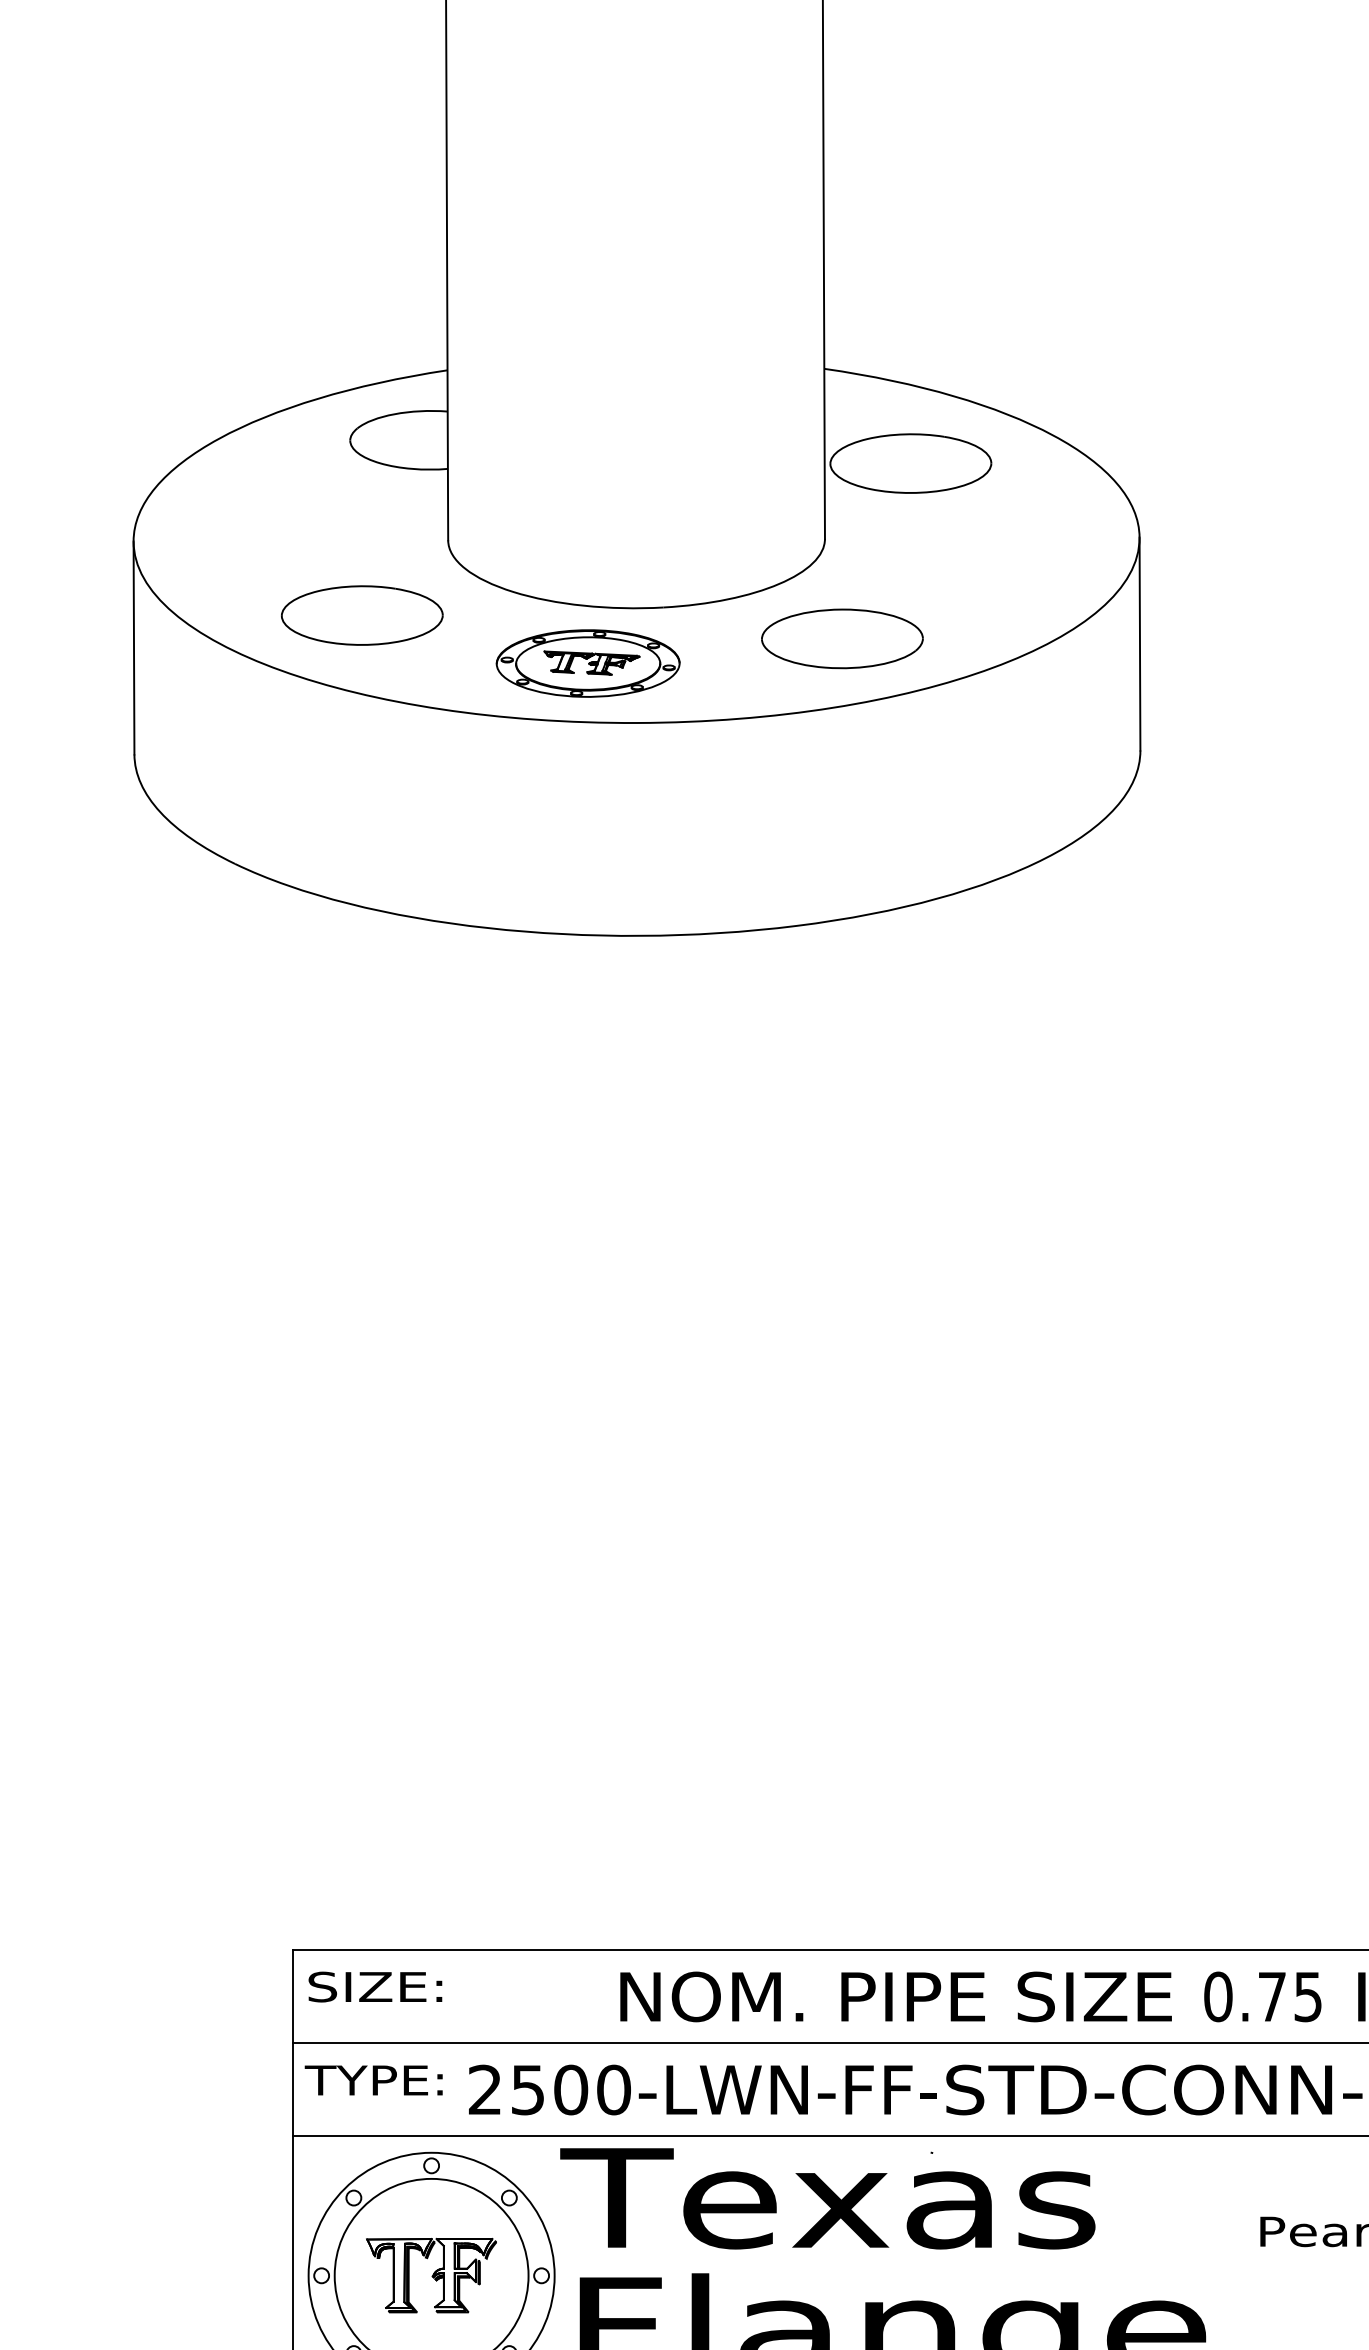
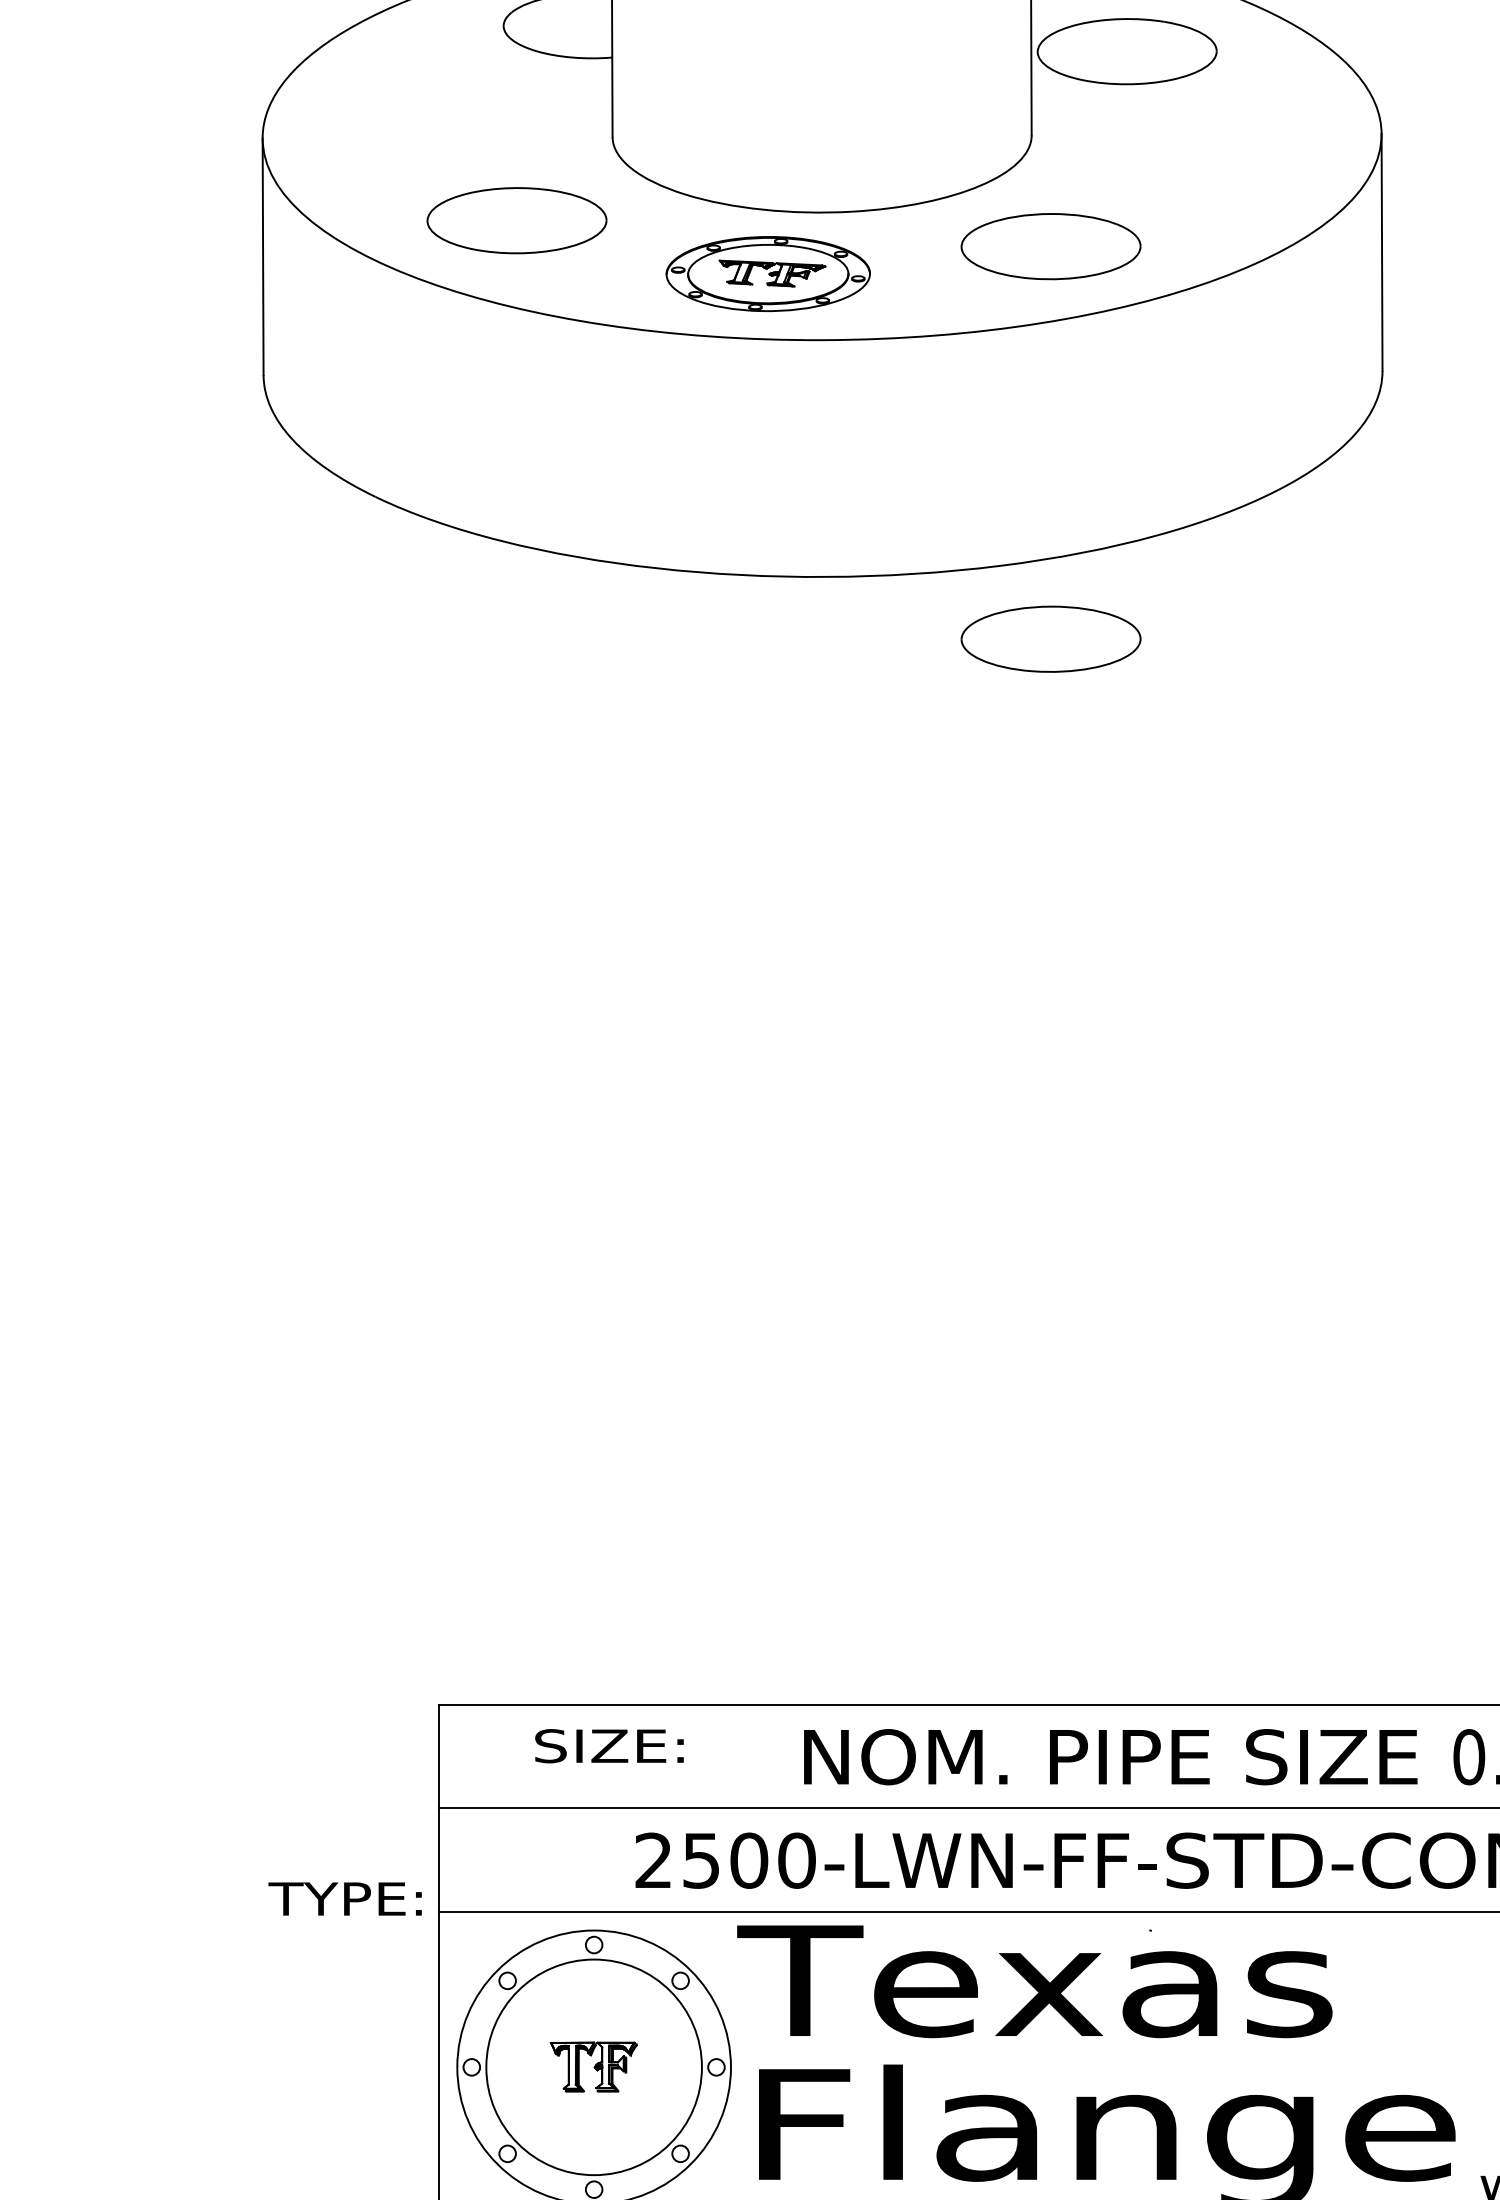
part: (842, 991) -> (1051, 638), added
text: (375, 1986) -> (609, 1745), moved
text: (373, 2080) -> (344, 1899), moved
part: (431, 2275) -> (593, 2067), size x0.6

